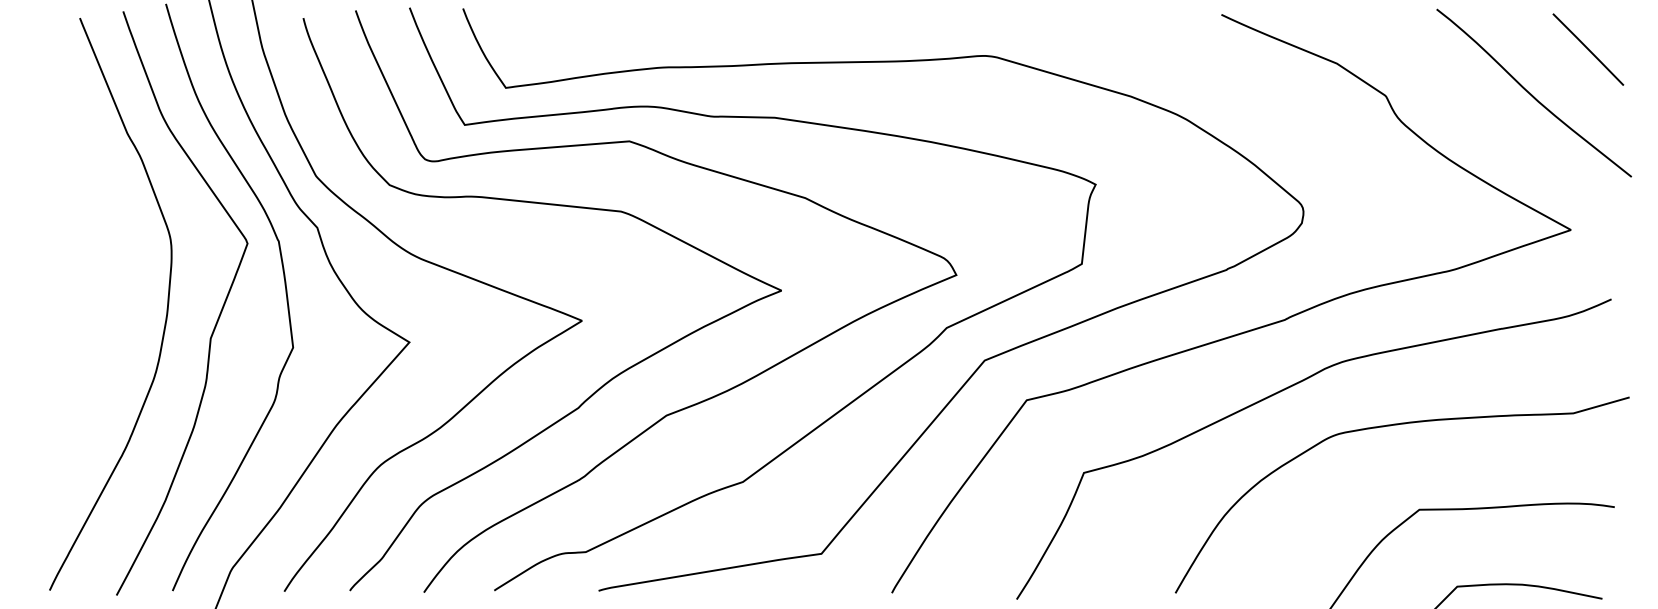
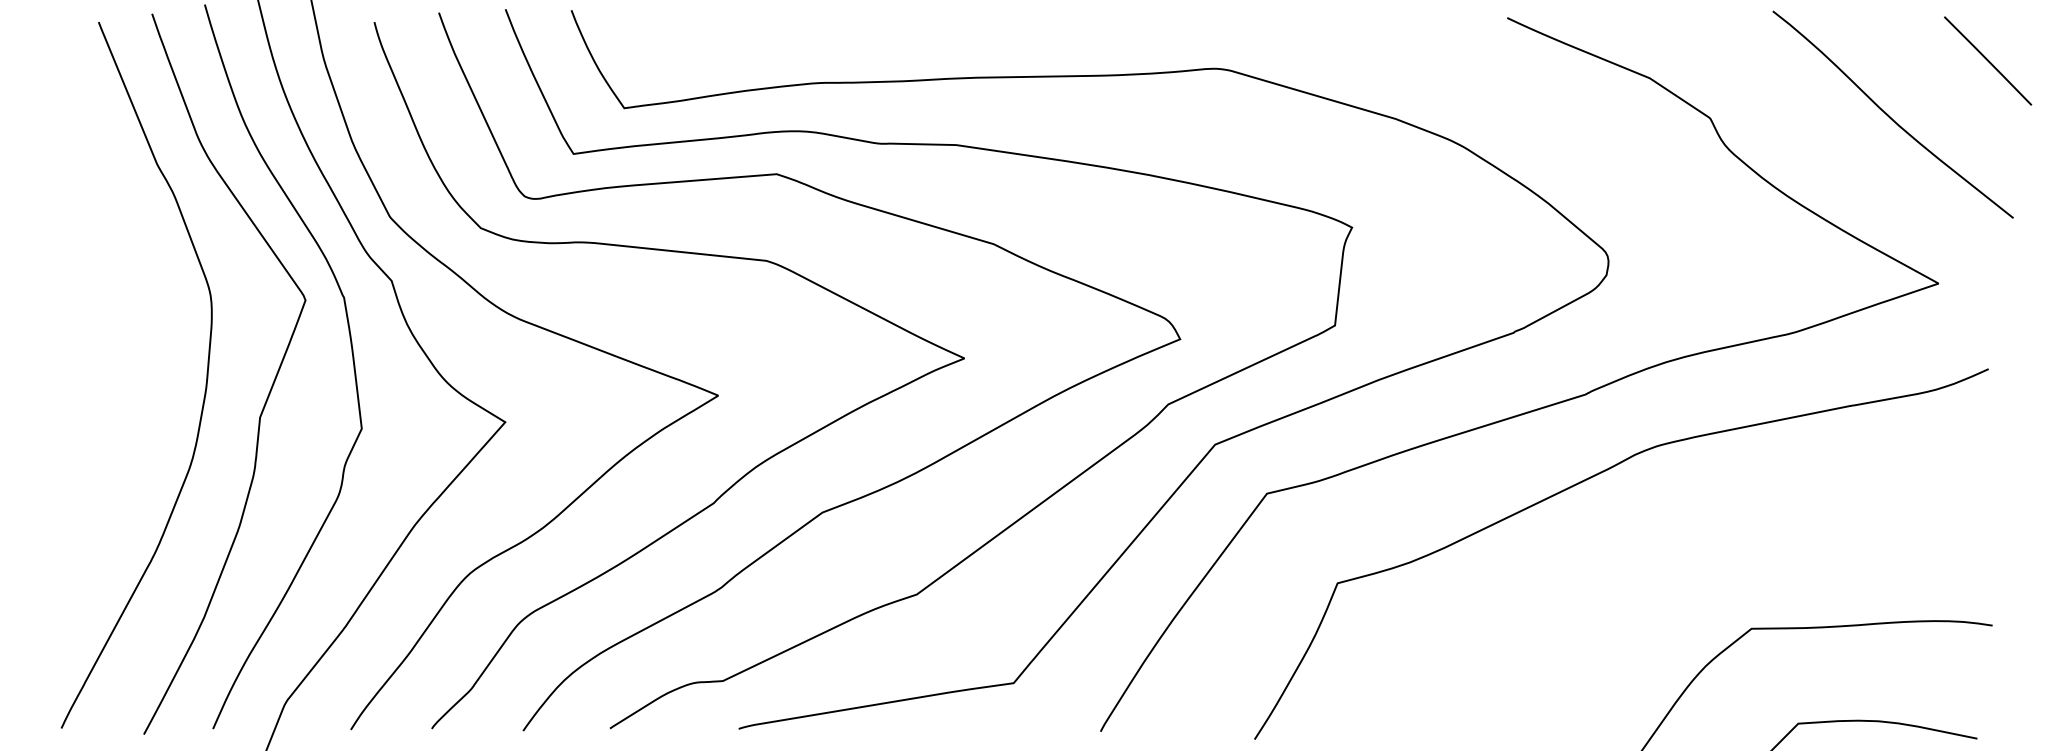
line: (1588, 49) -> (1988, 60), moved
curve: (1391, 426) -> (1717, 525), removed

